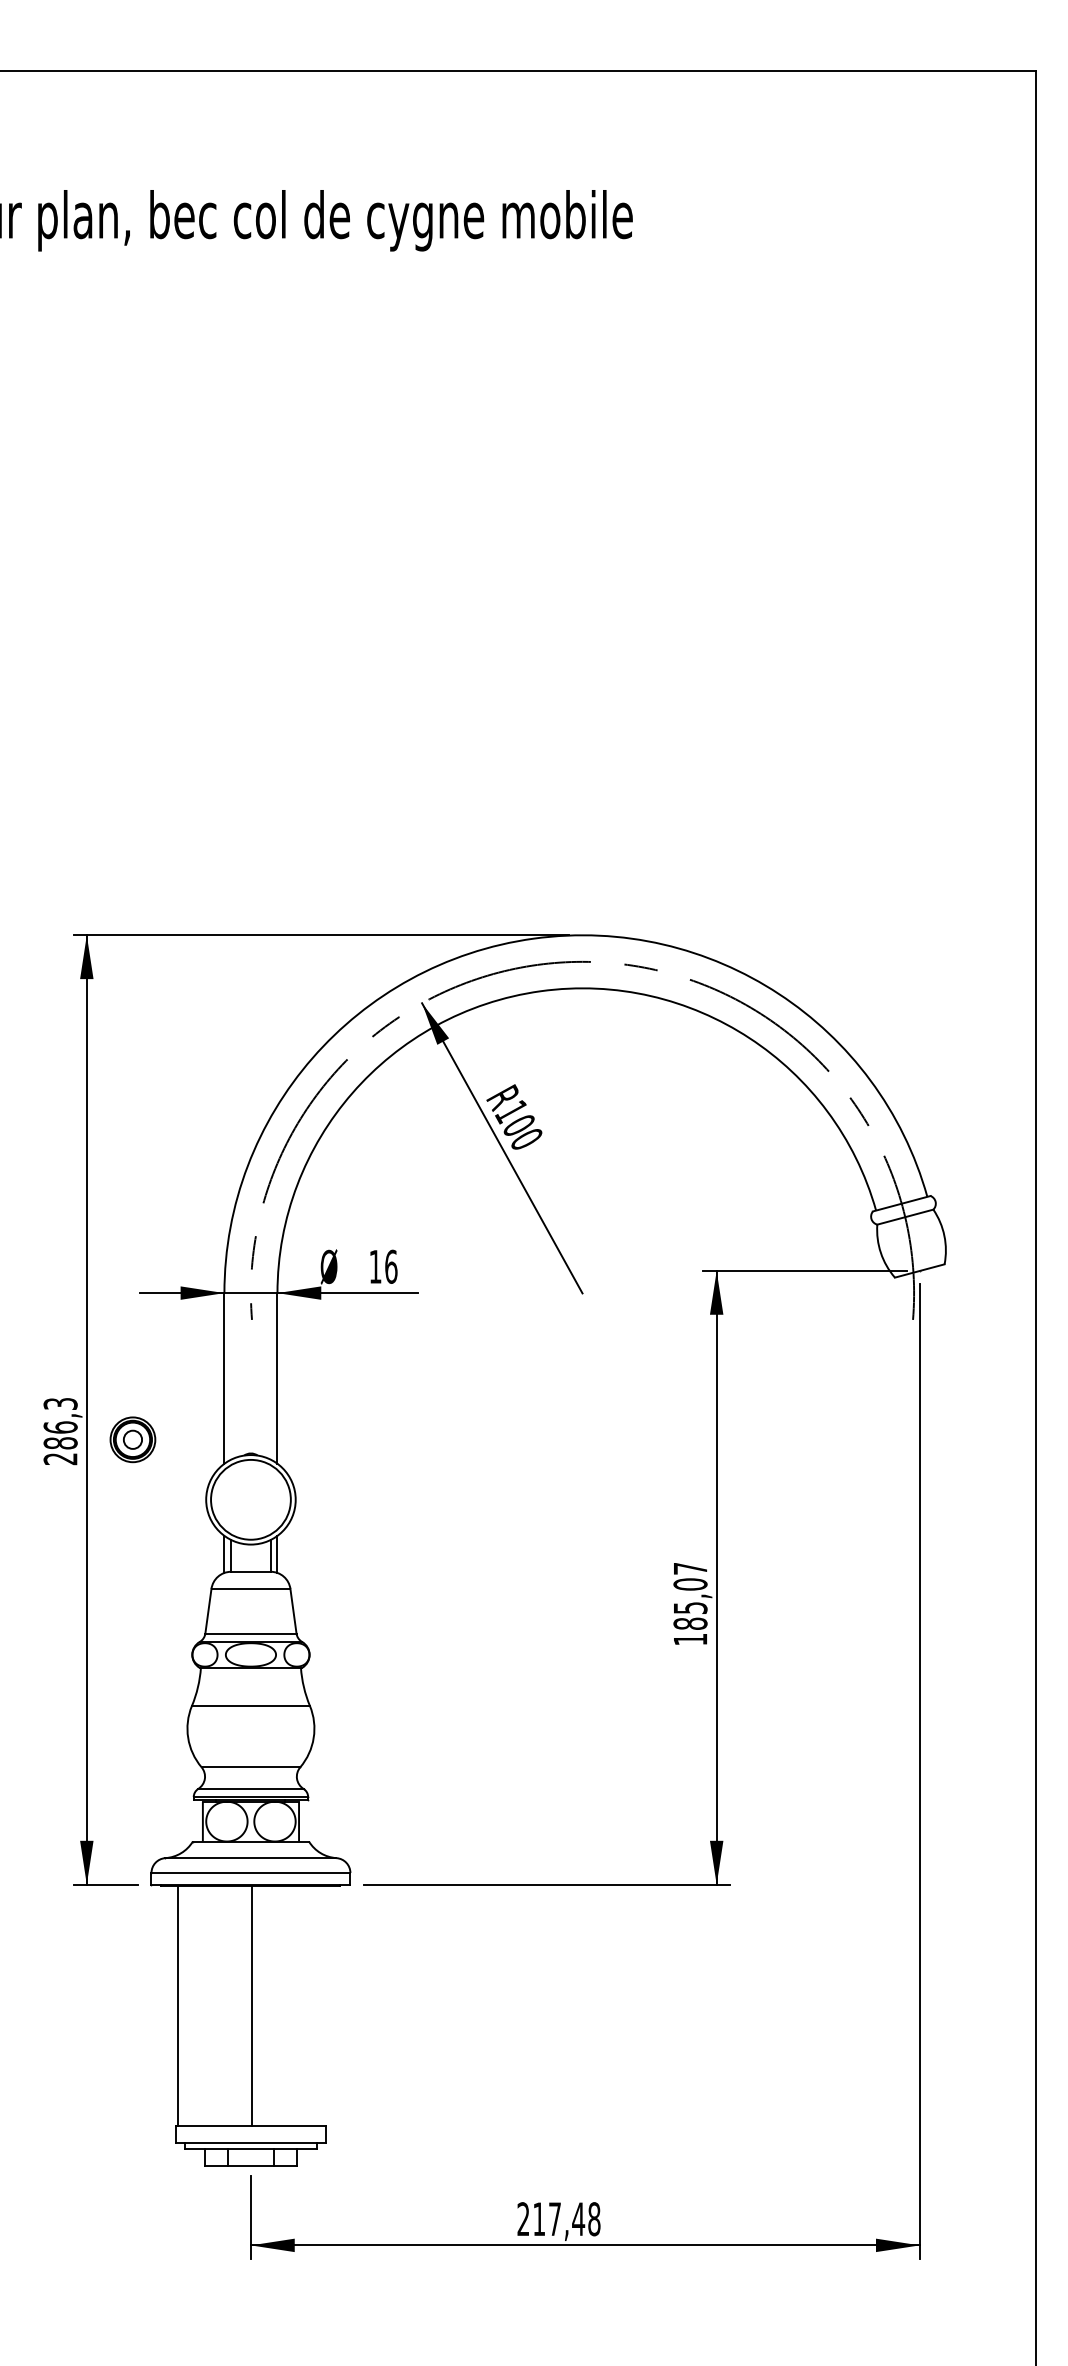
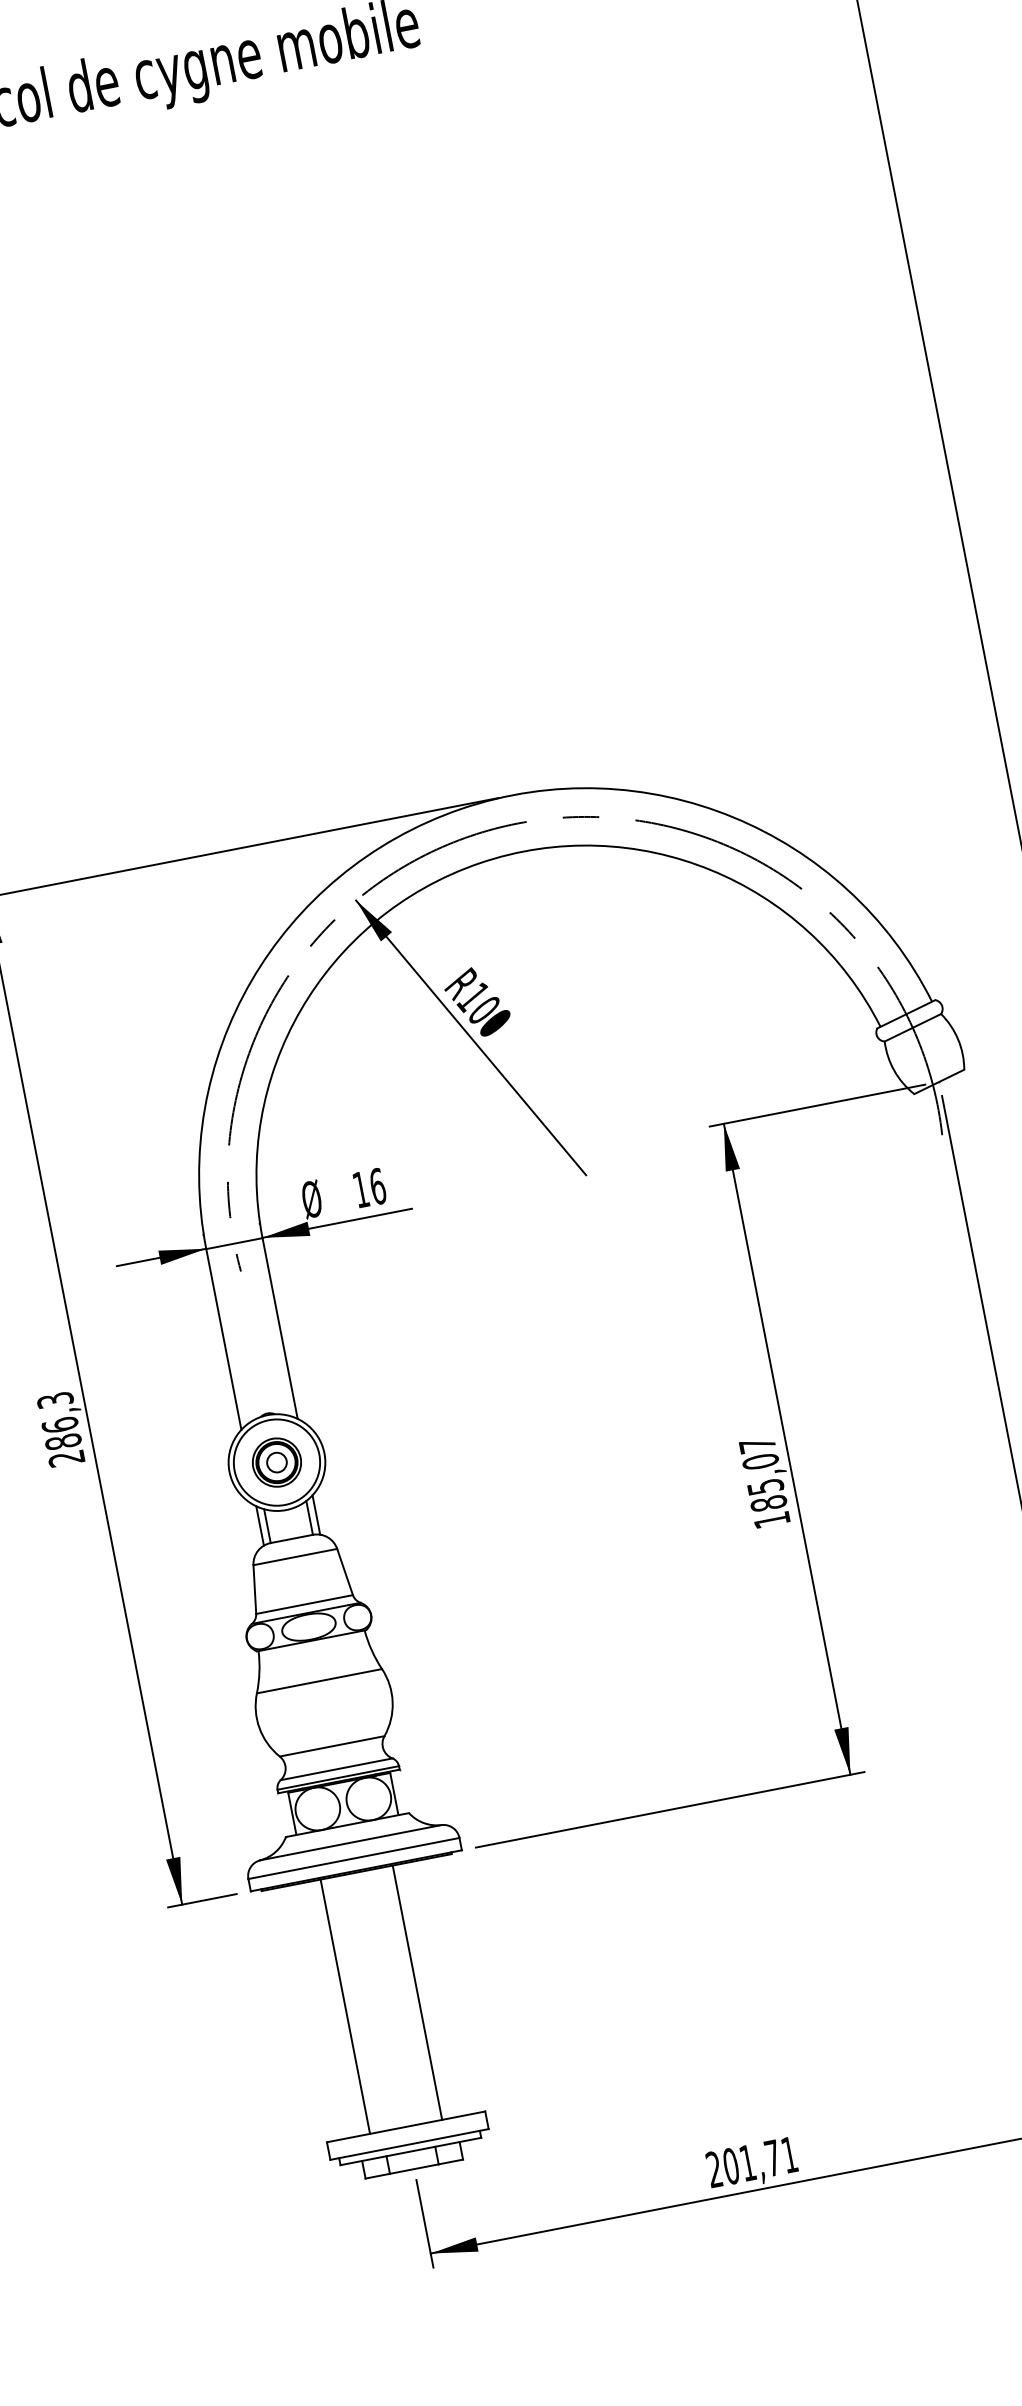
part: (132, 1439) -> (276, 1462), moved
line: (177, 2006) -> (344, 2007), moved
line: (251, 2006) -> (417, 1993), moved
text: (566, 2219) -> (760, 2160), 217,48 -> 201,71

